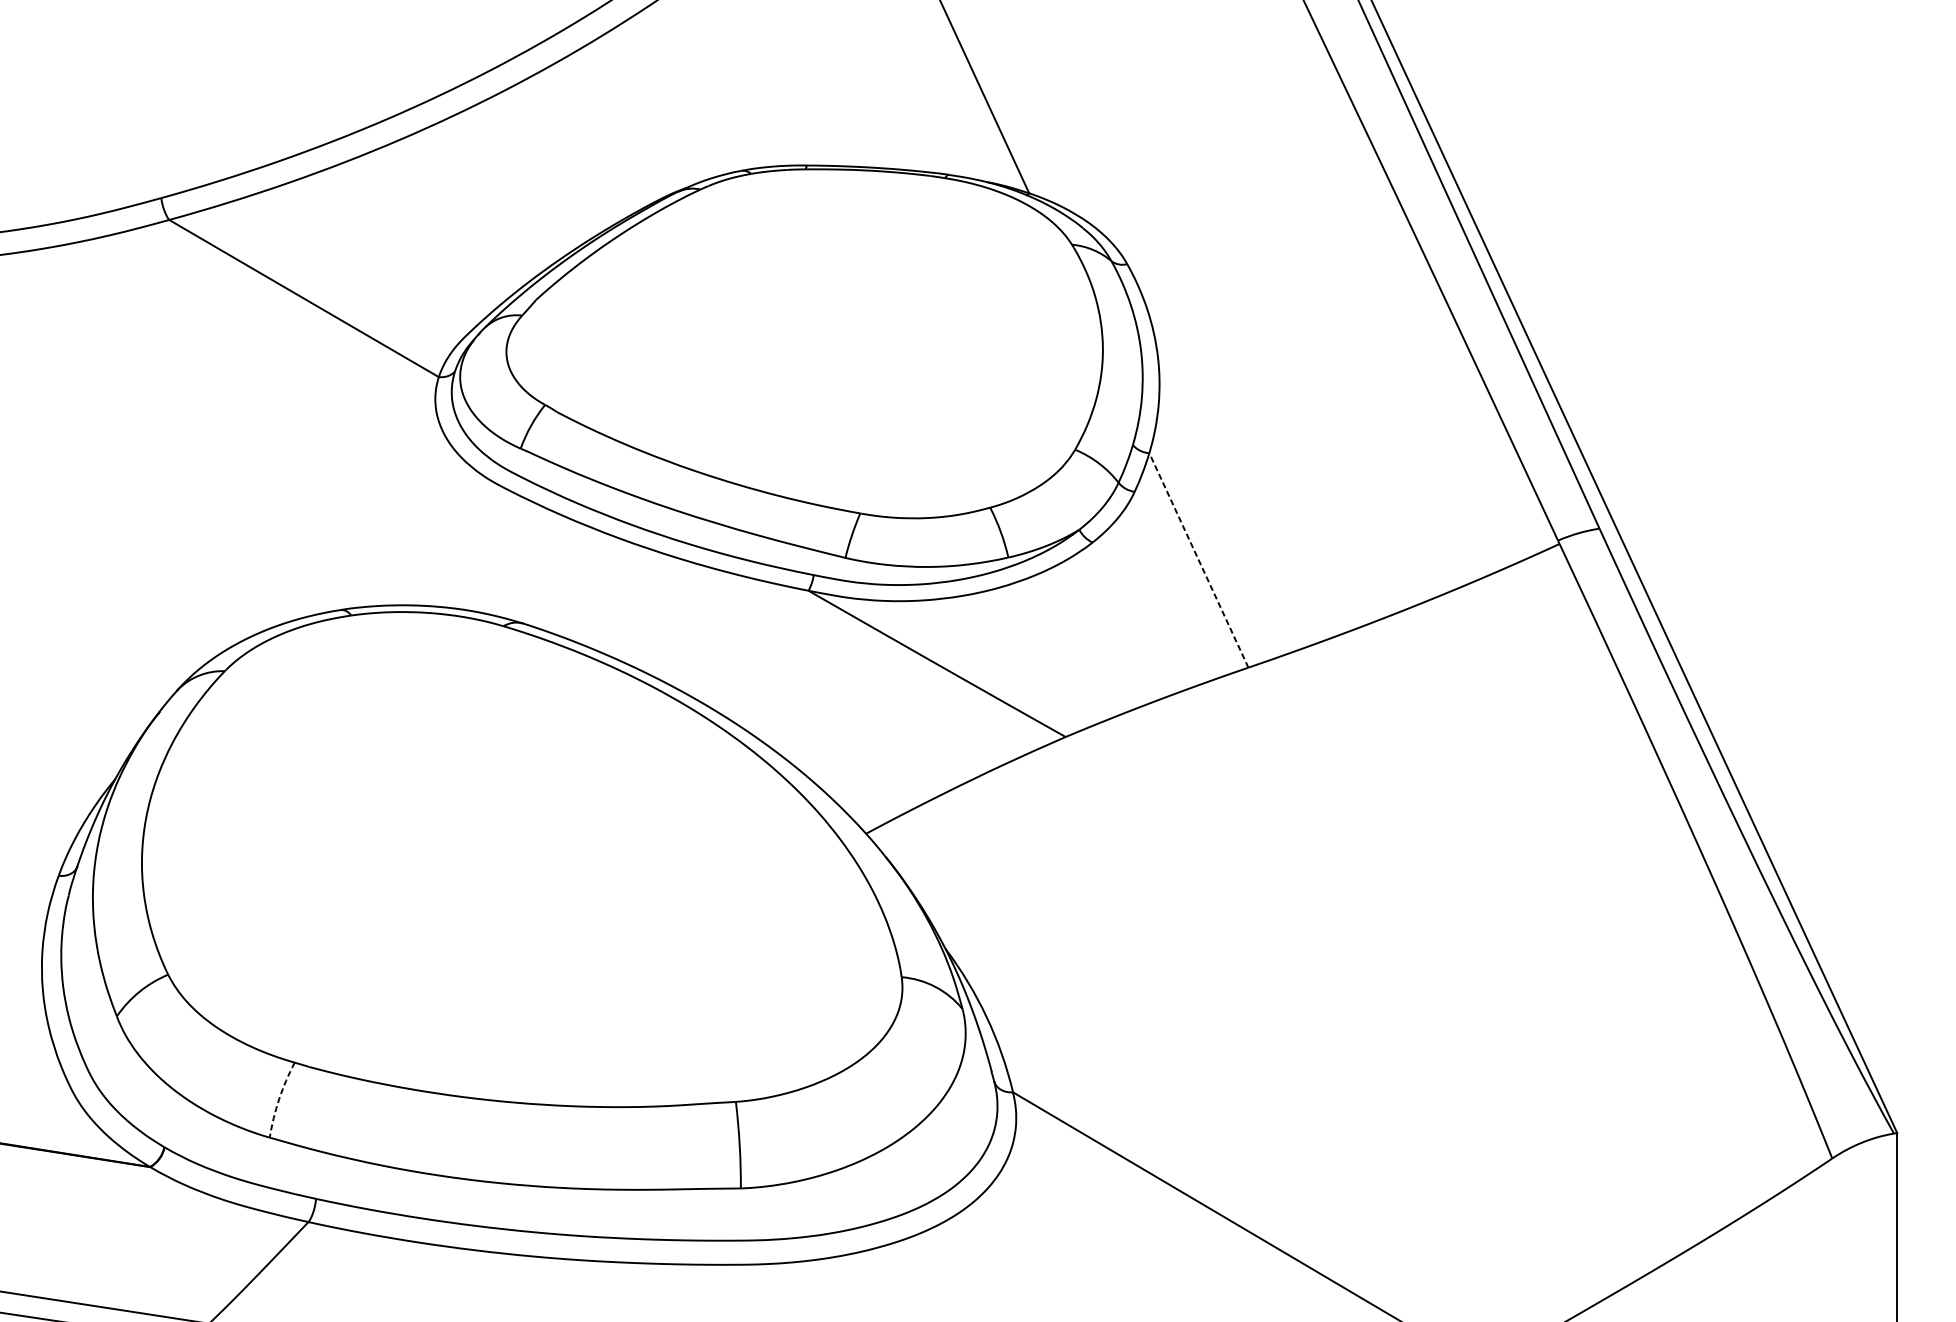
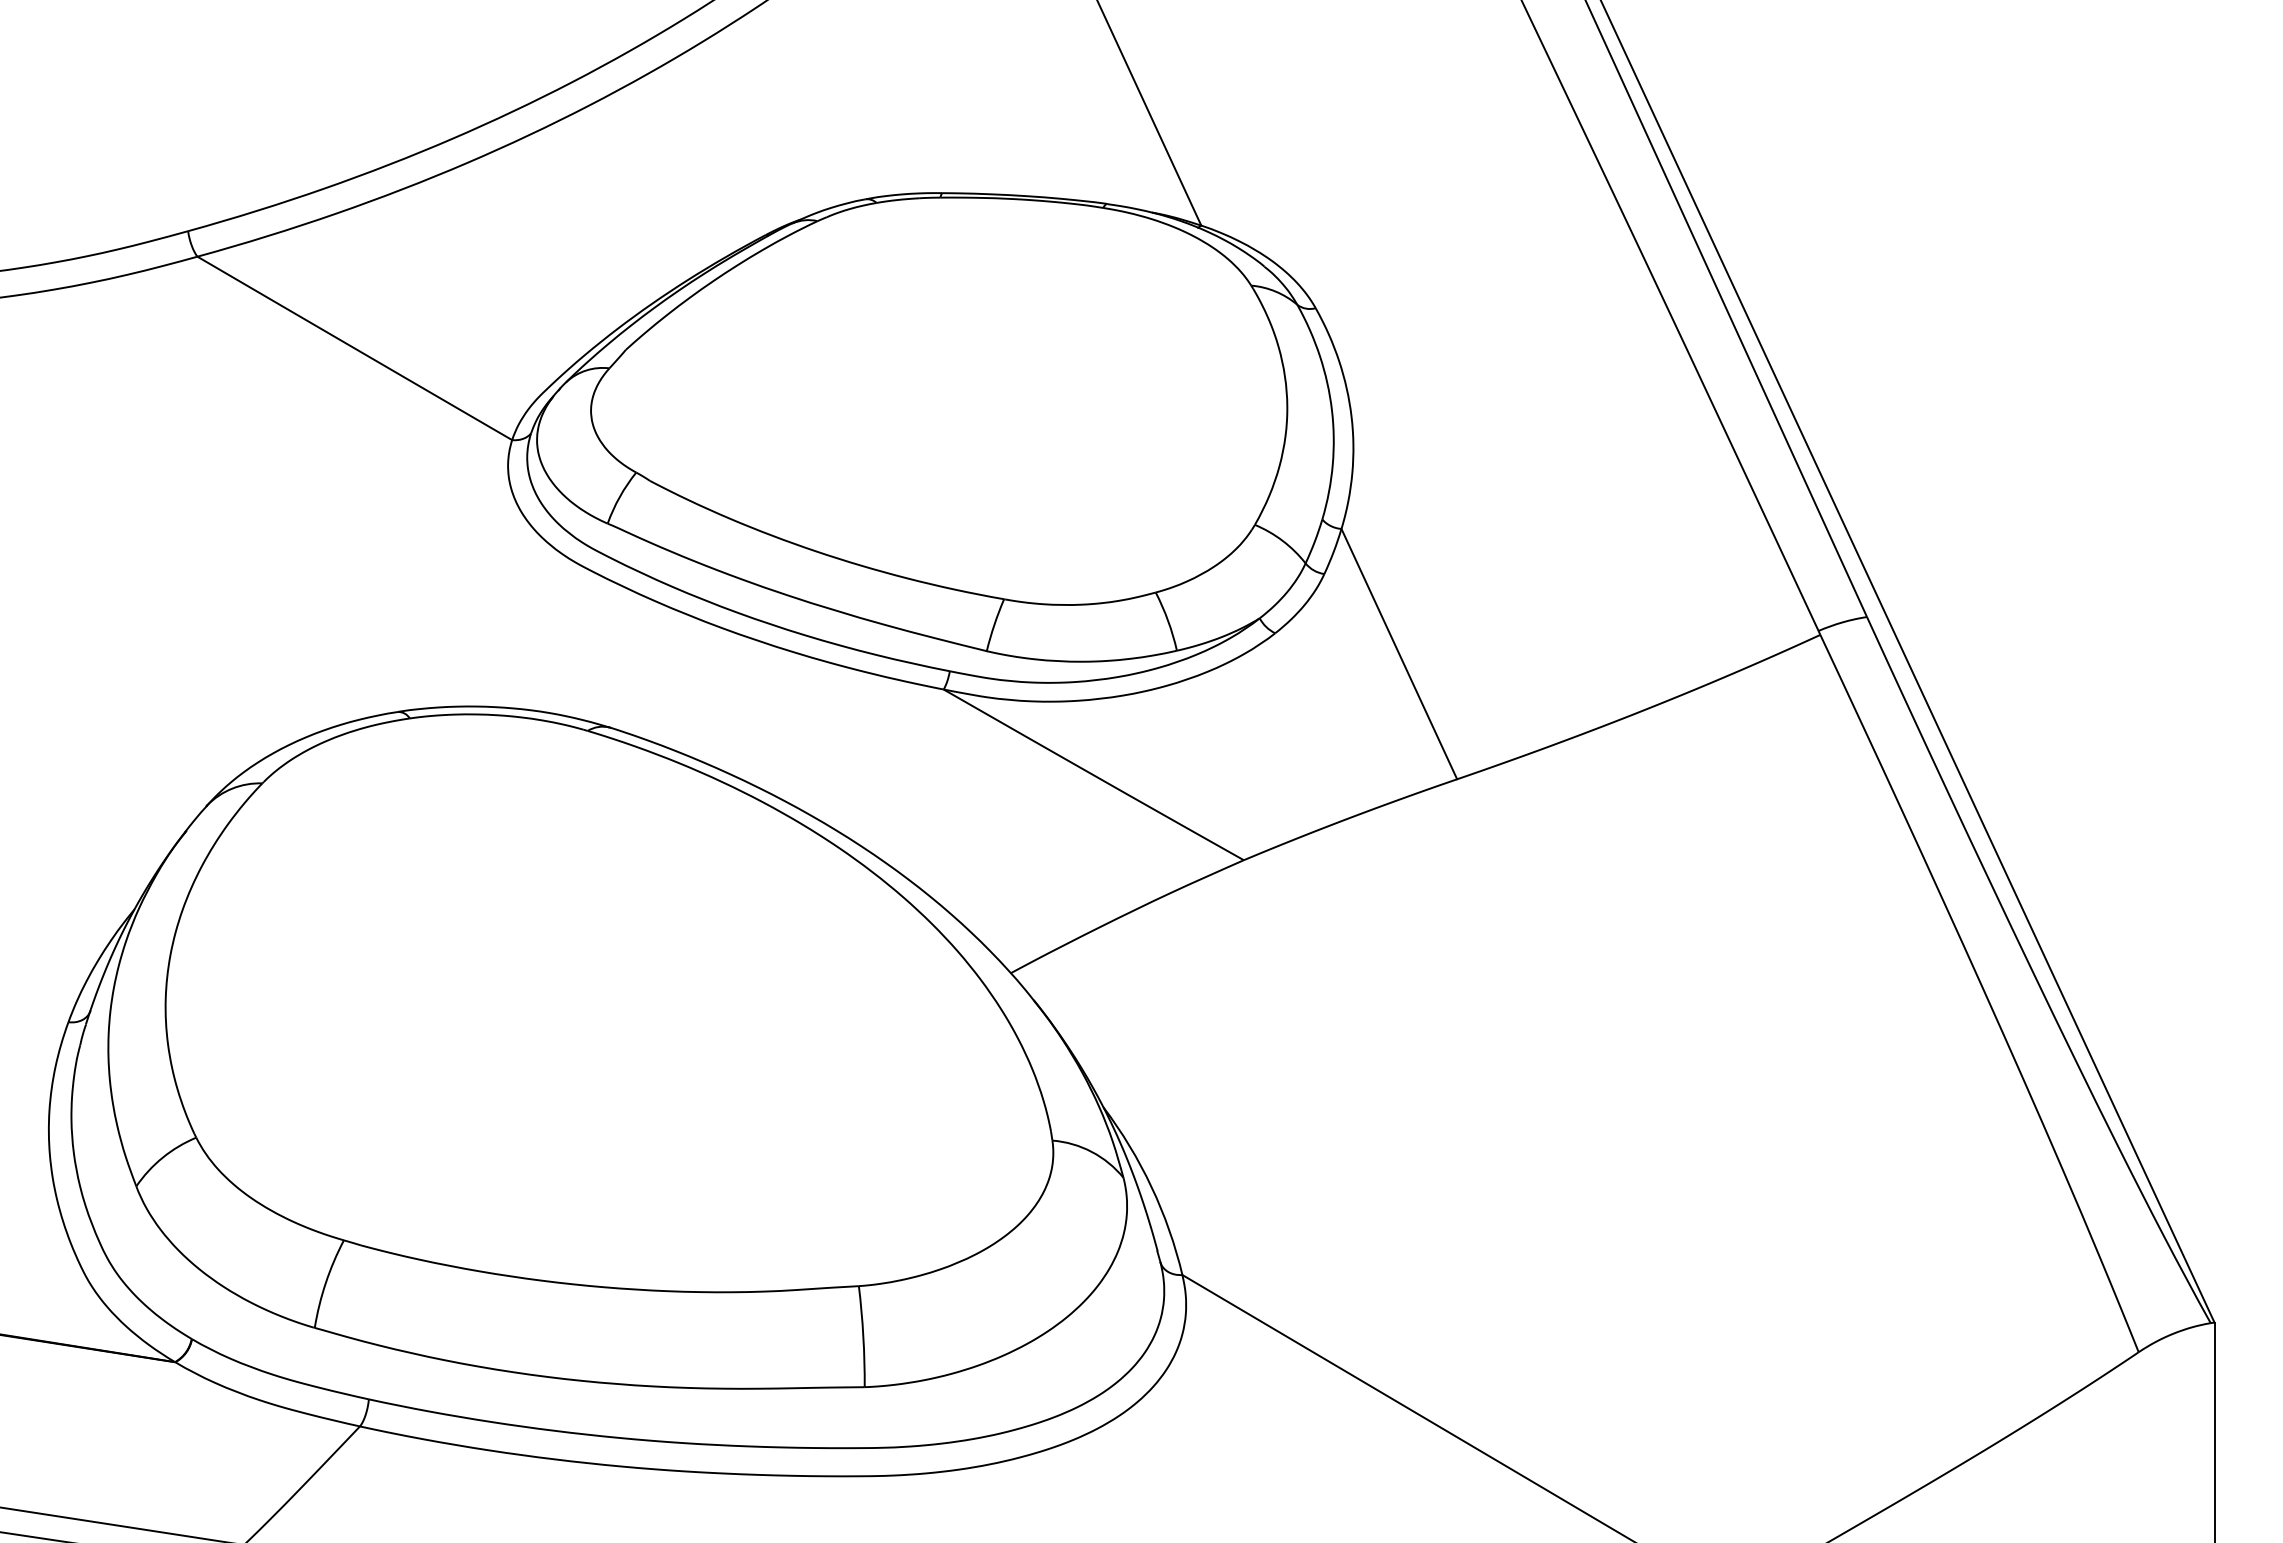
line: (1199, 560) -> (1399, 654), dashed -> solid
arc: (278, 1098) -> (325, 1282), dashed -> solid

